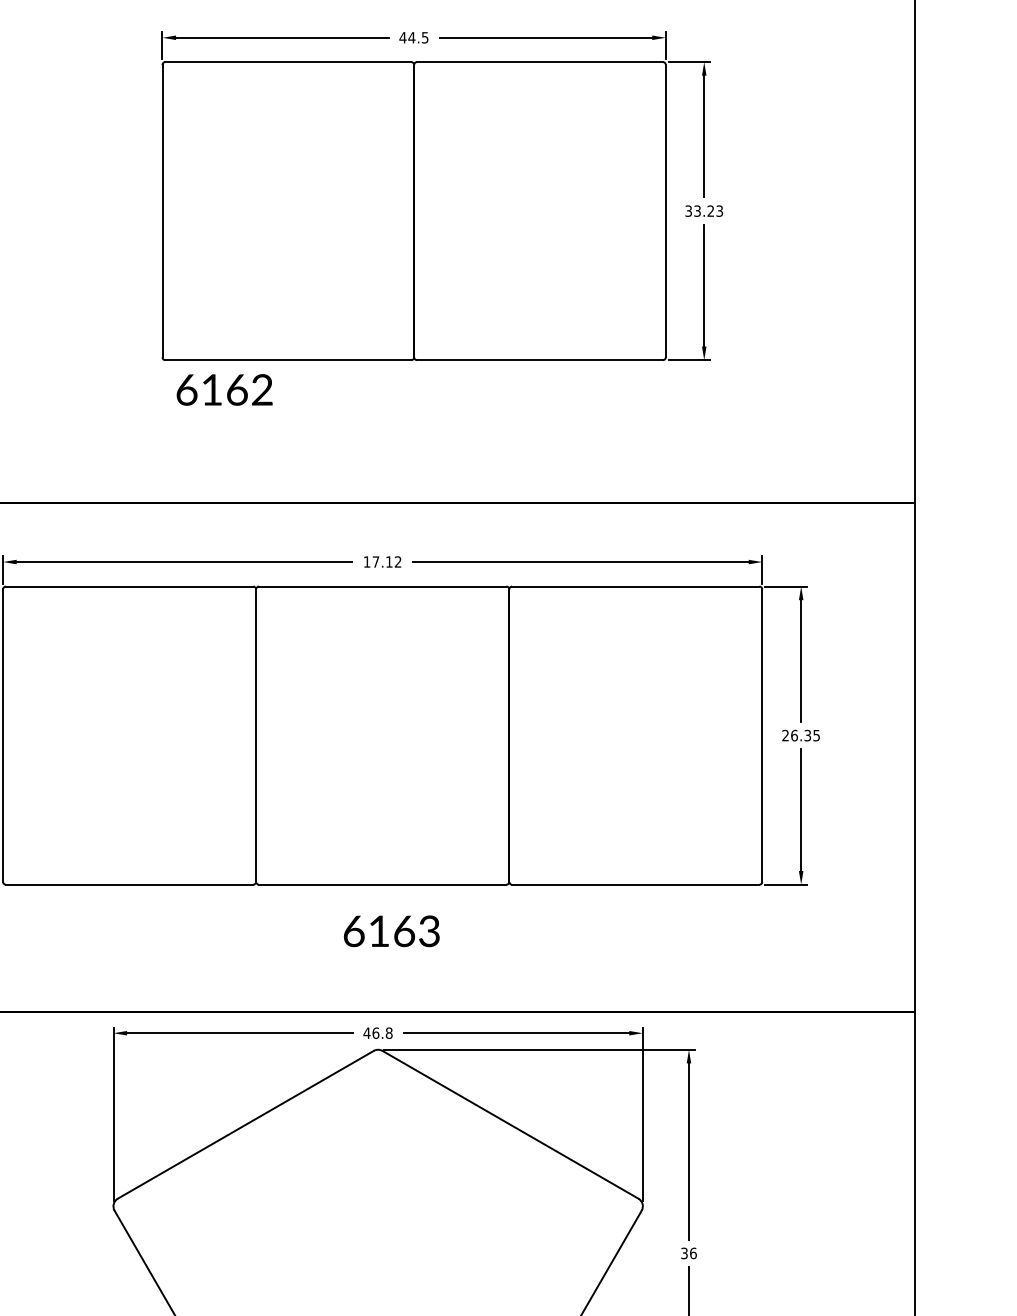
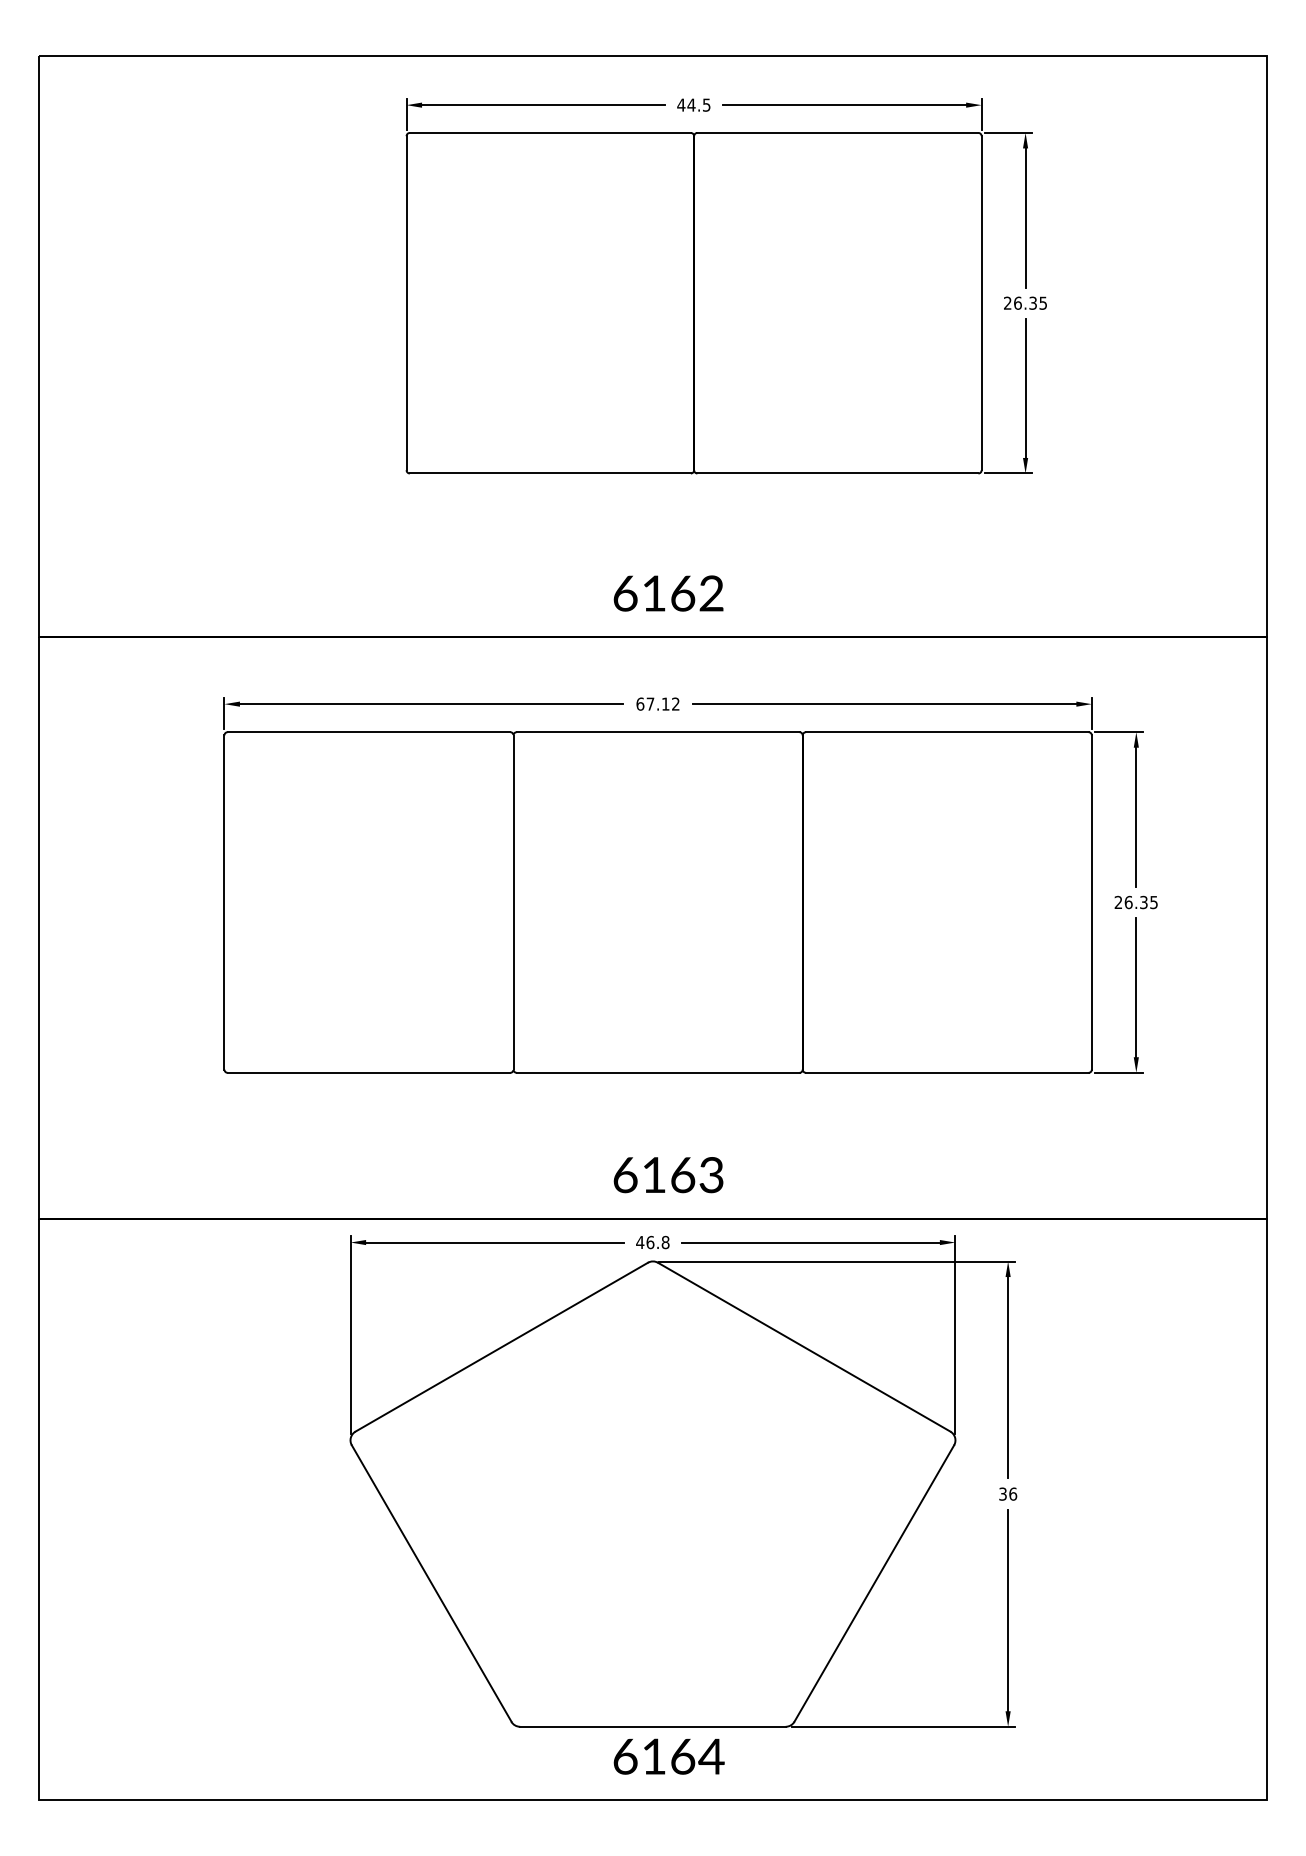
text: (704, 210) -> (1025, 302), 33.23 -> 26.35
text: (224, 389) -> (668, 593), moved
text: (367, 561) -> (640, 703), 17.12 -> 67.12
text: (391, 931) -> (668, 1175), moved

